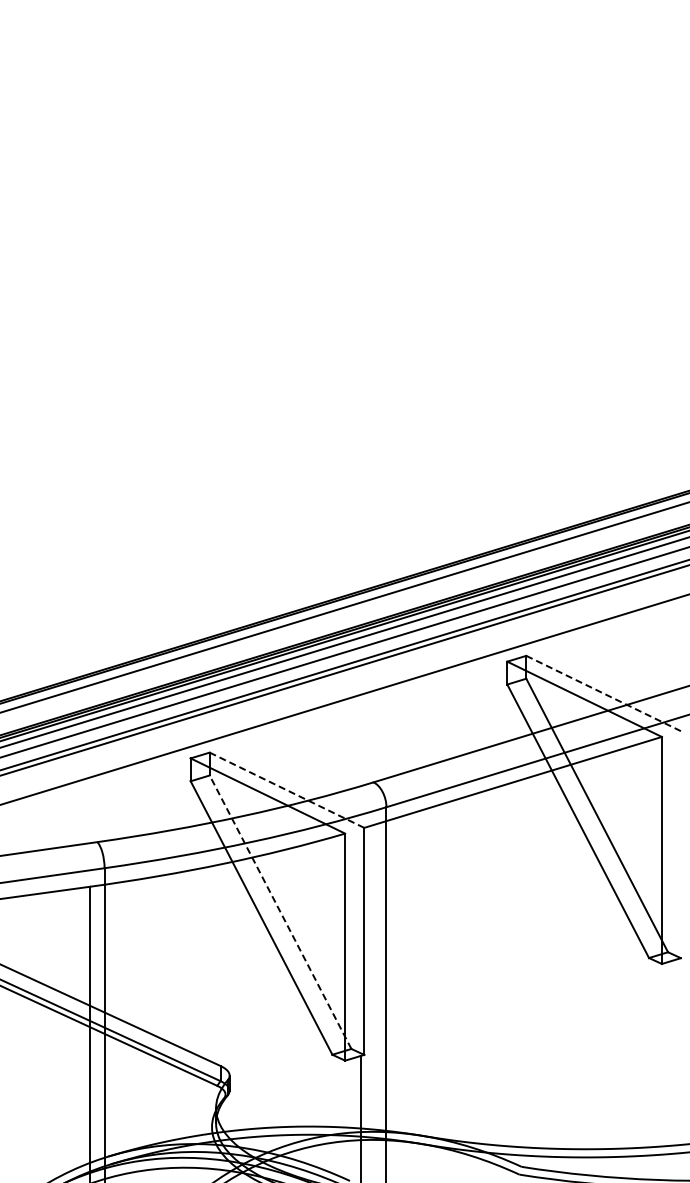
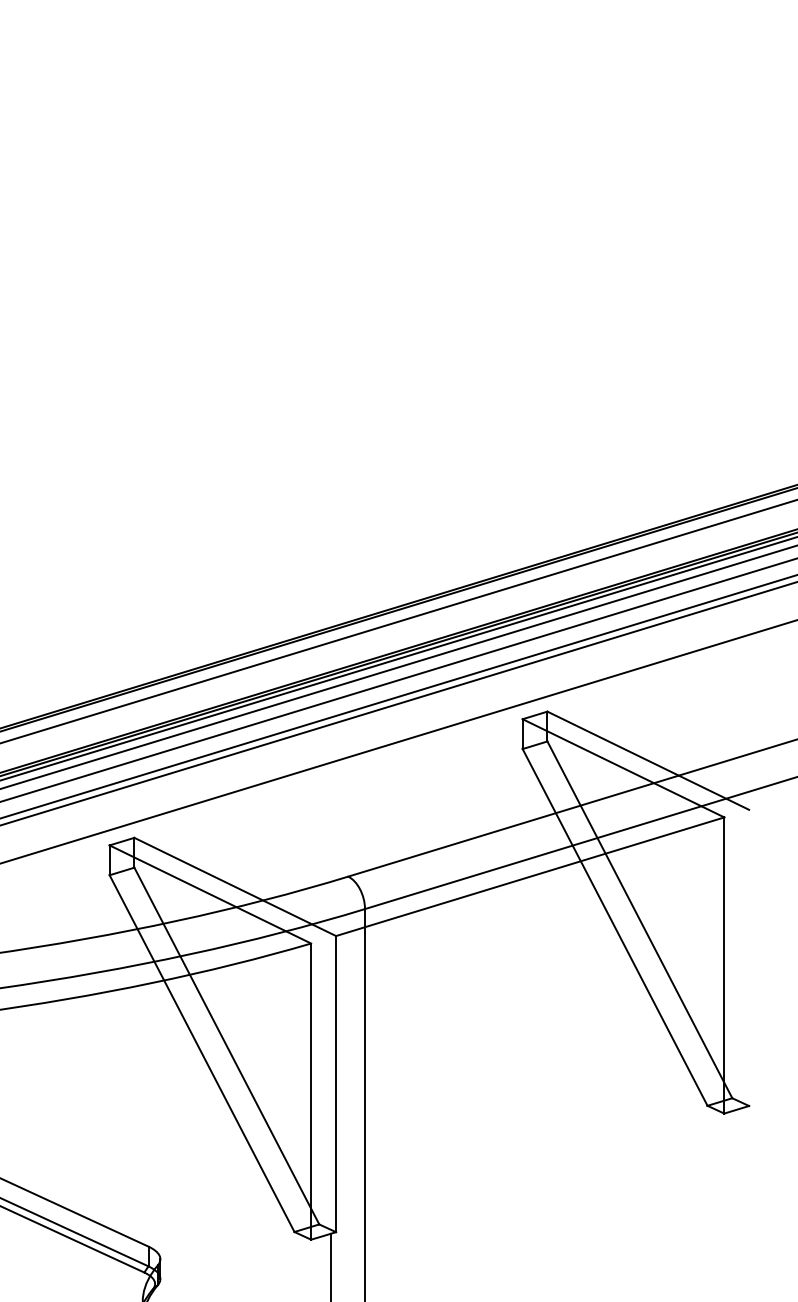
line: (603, 693) -> (648, 760), dashed -> solid
line: (286, 790) -> (234, 887), dashed -> solid
line: (280, 911) -> (226, 1045), dashed -> solid

